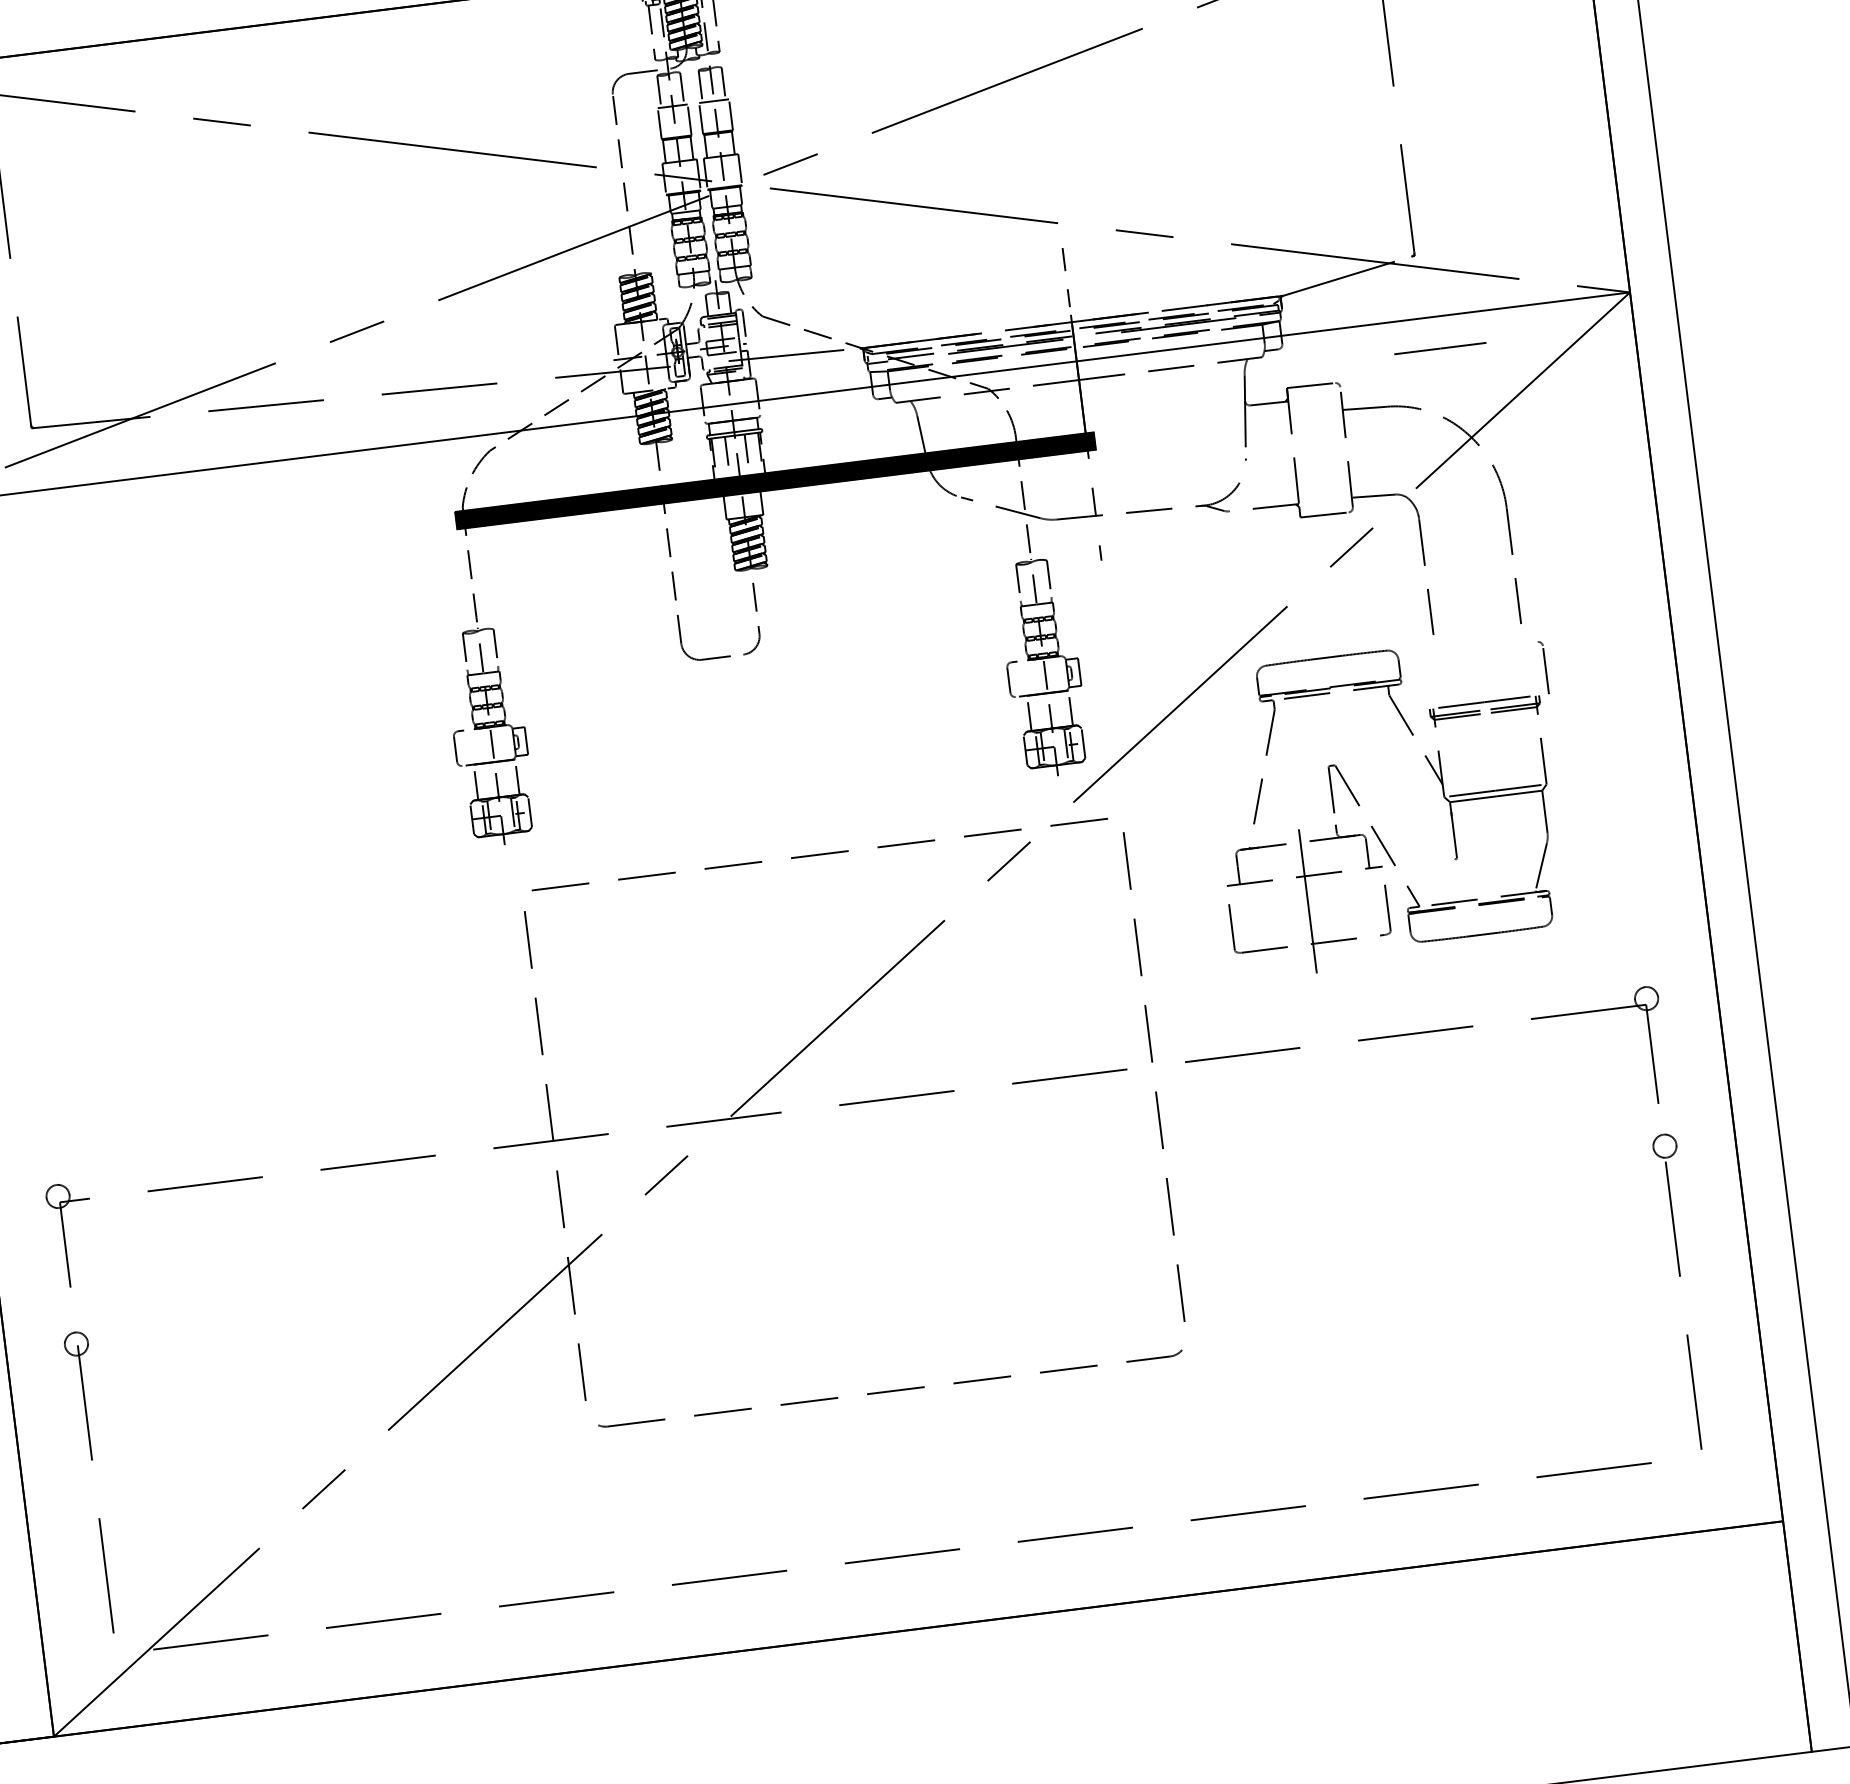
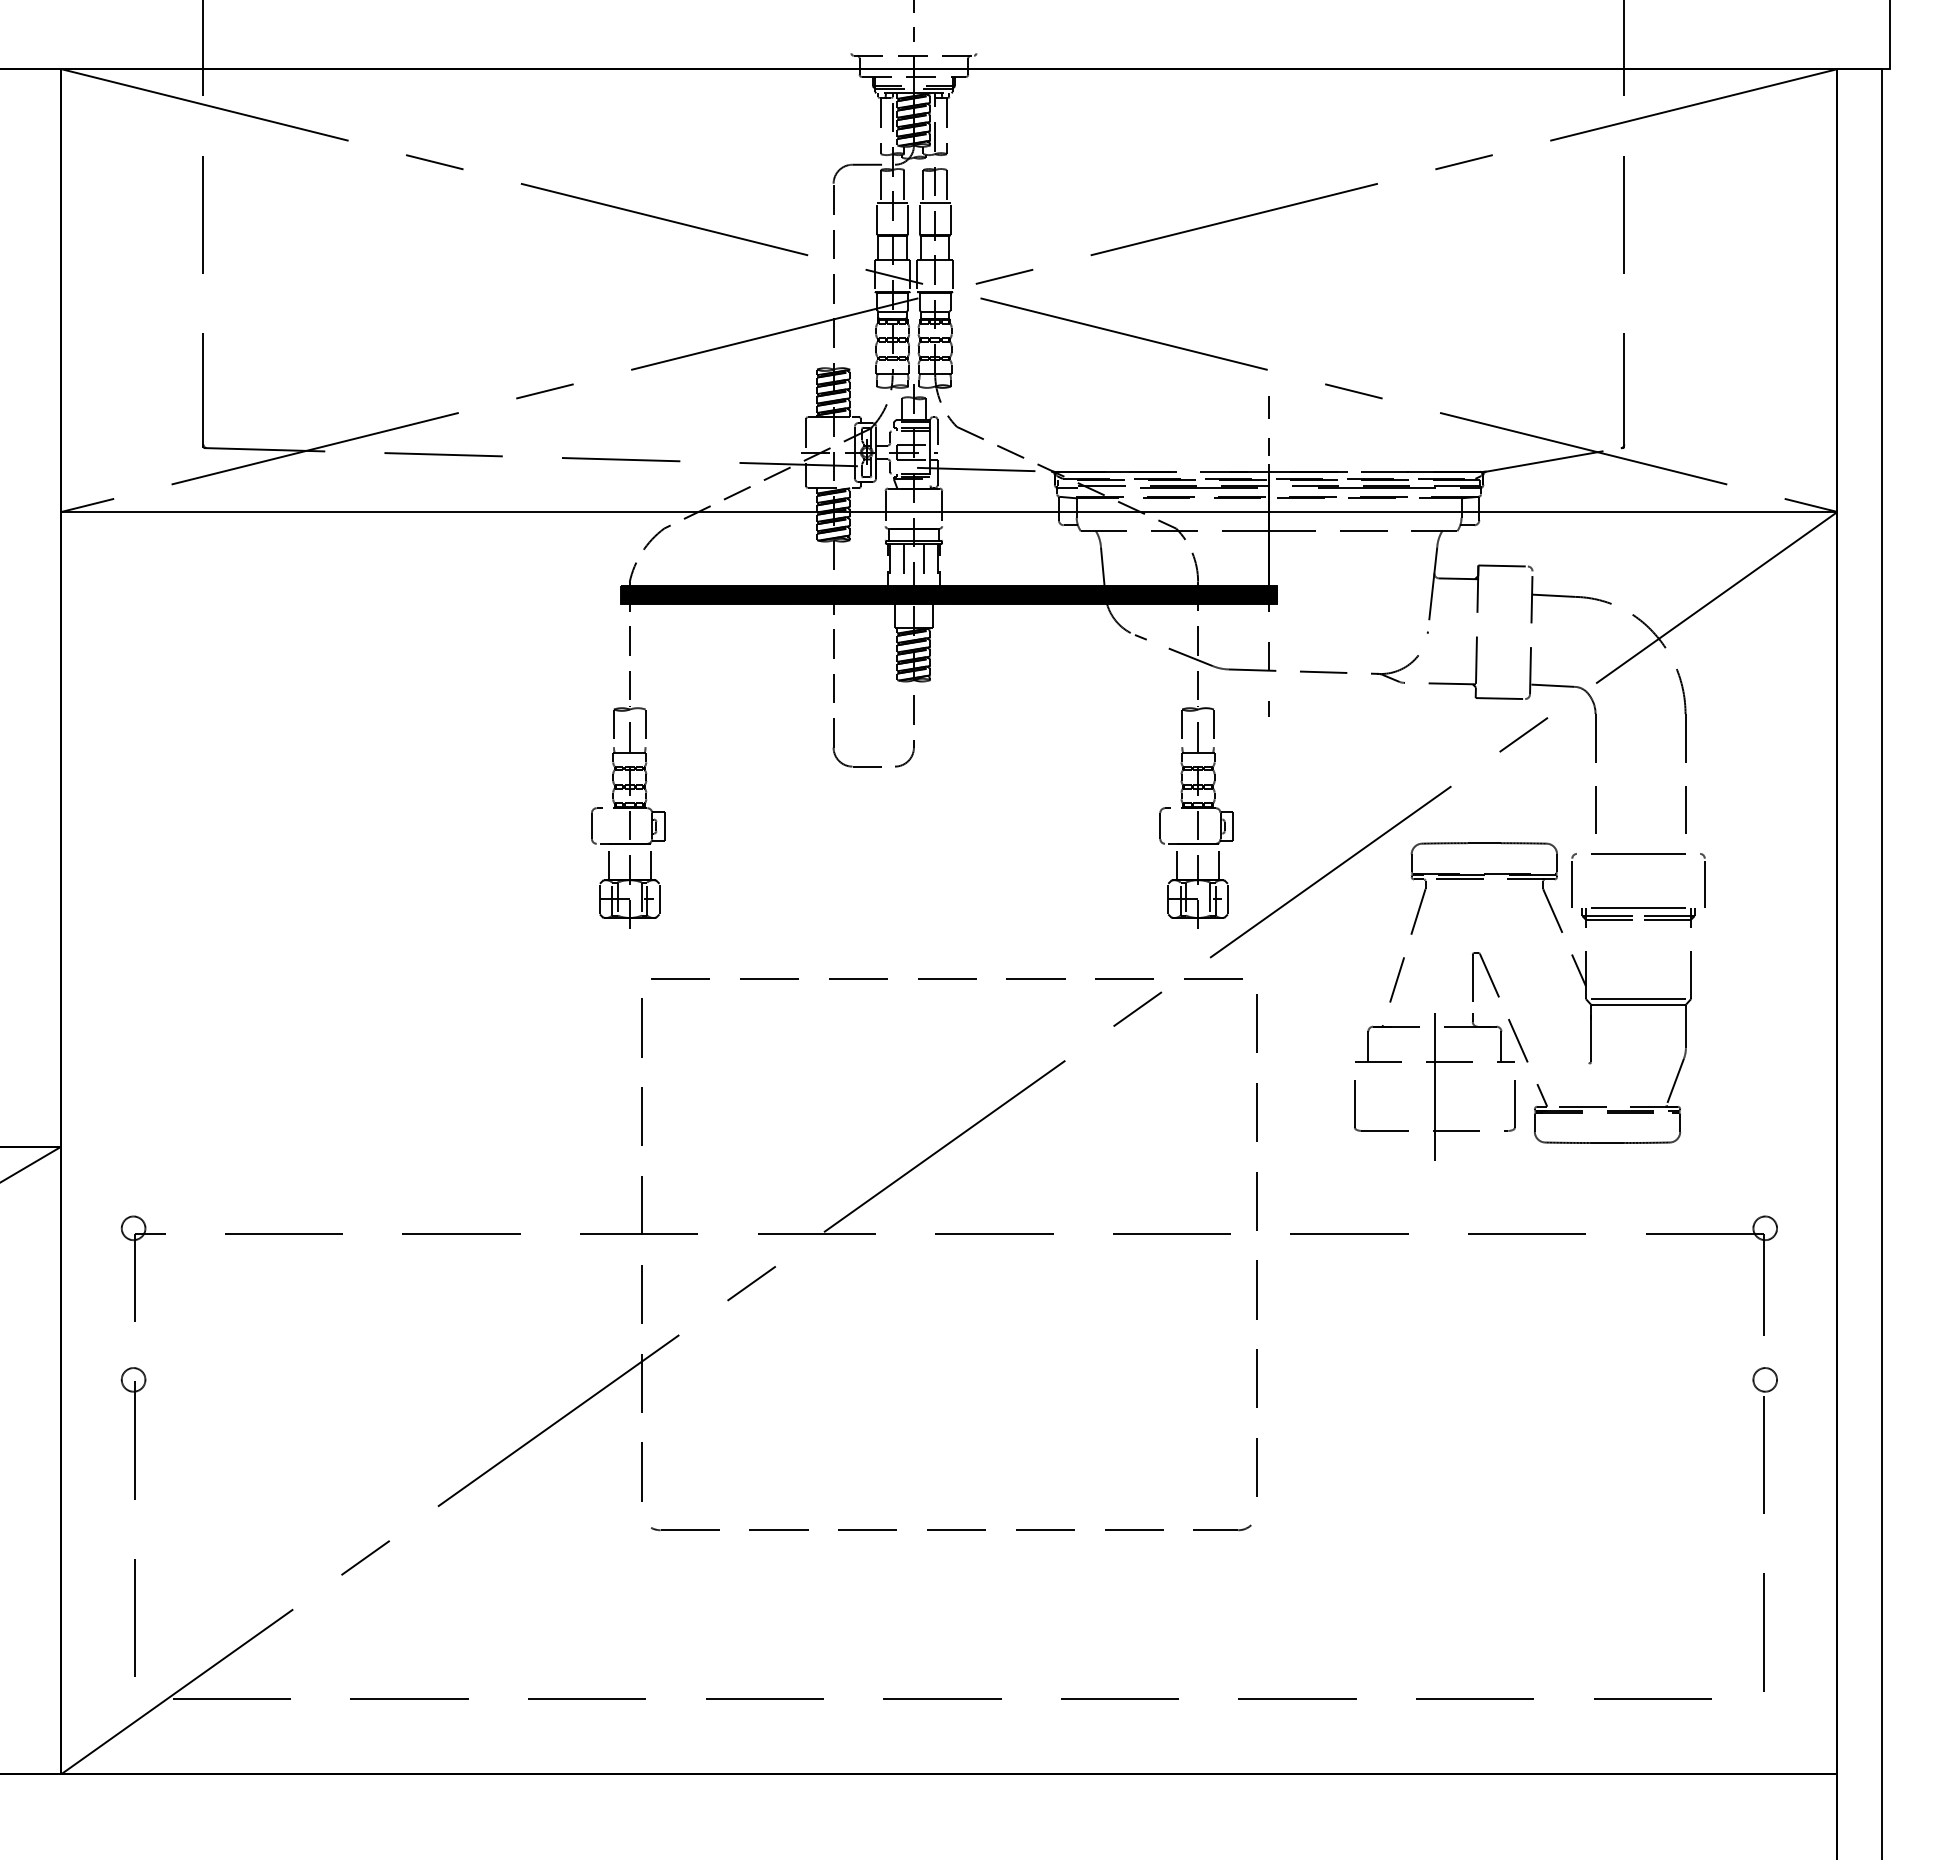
line: (1440, 348) -> (1638, 853), moved
part: (1417, 683) -> (1573, 880), added

